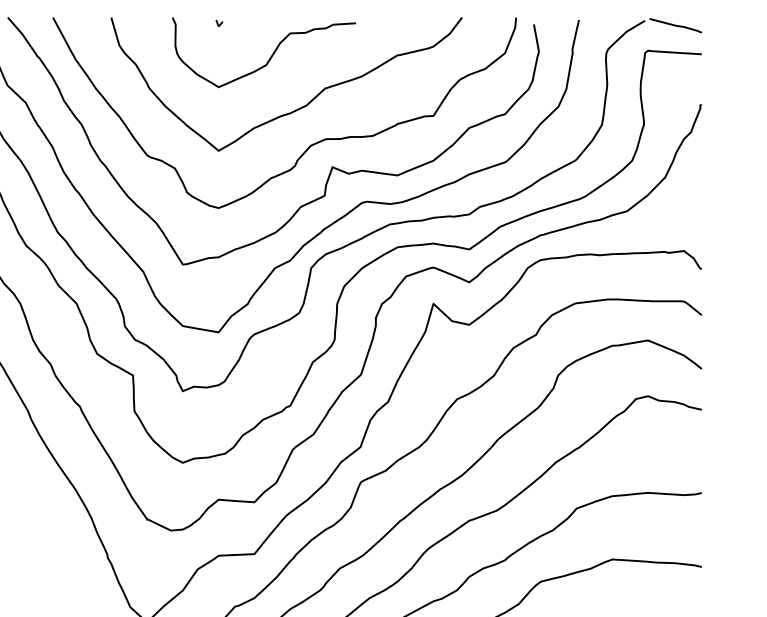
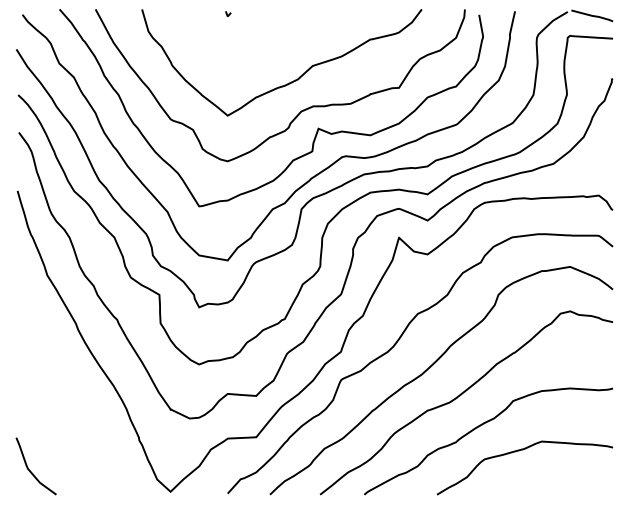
curve: (271, 55) -> (269, 39), removed

